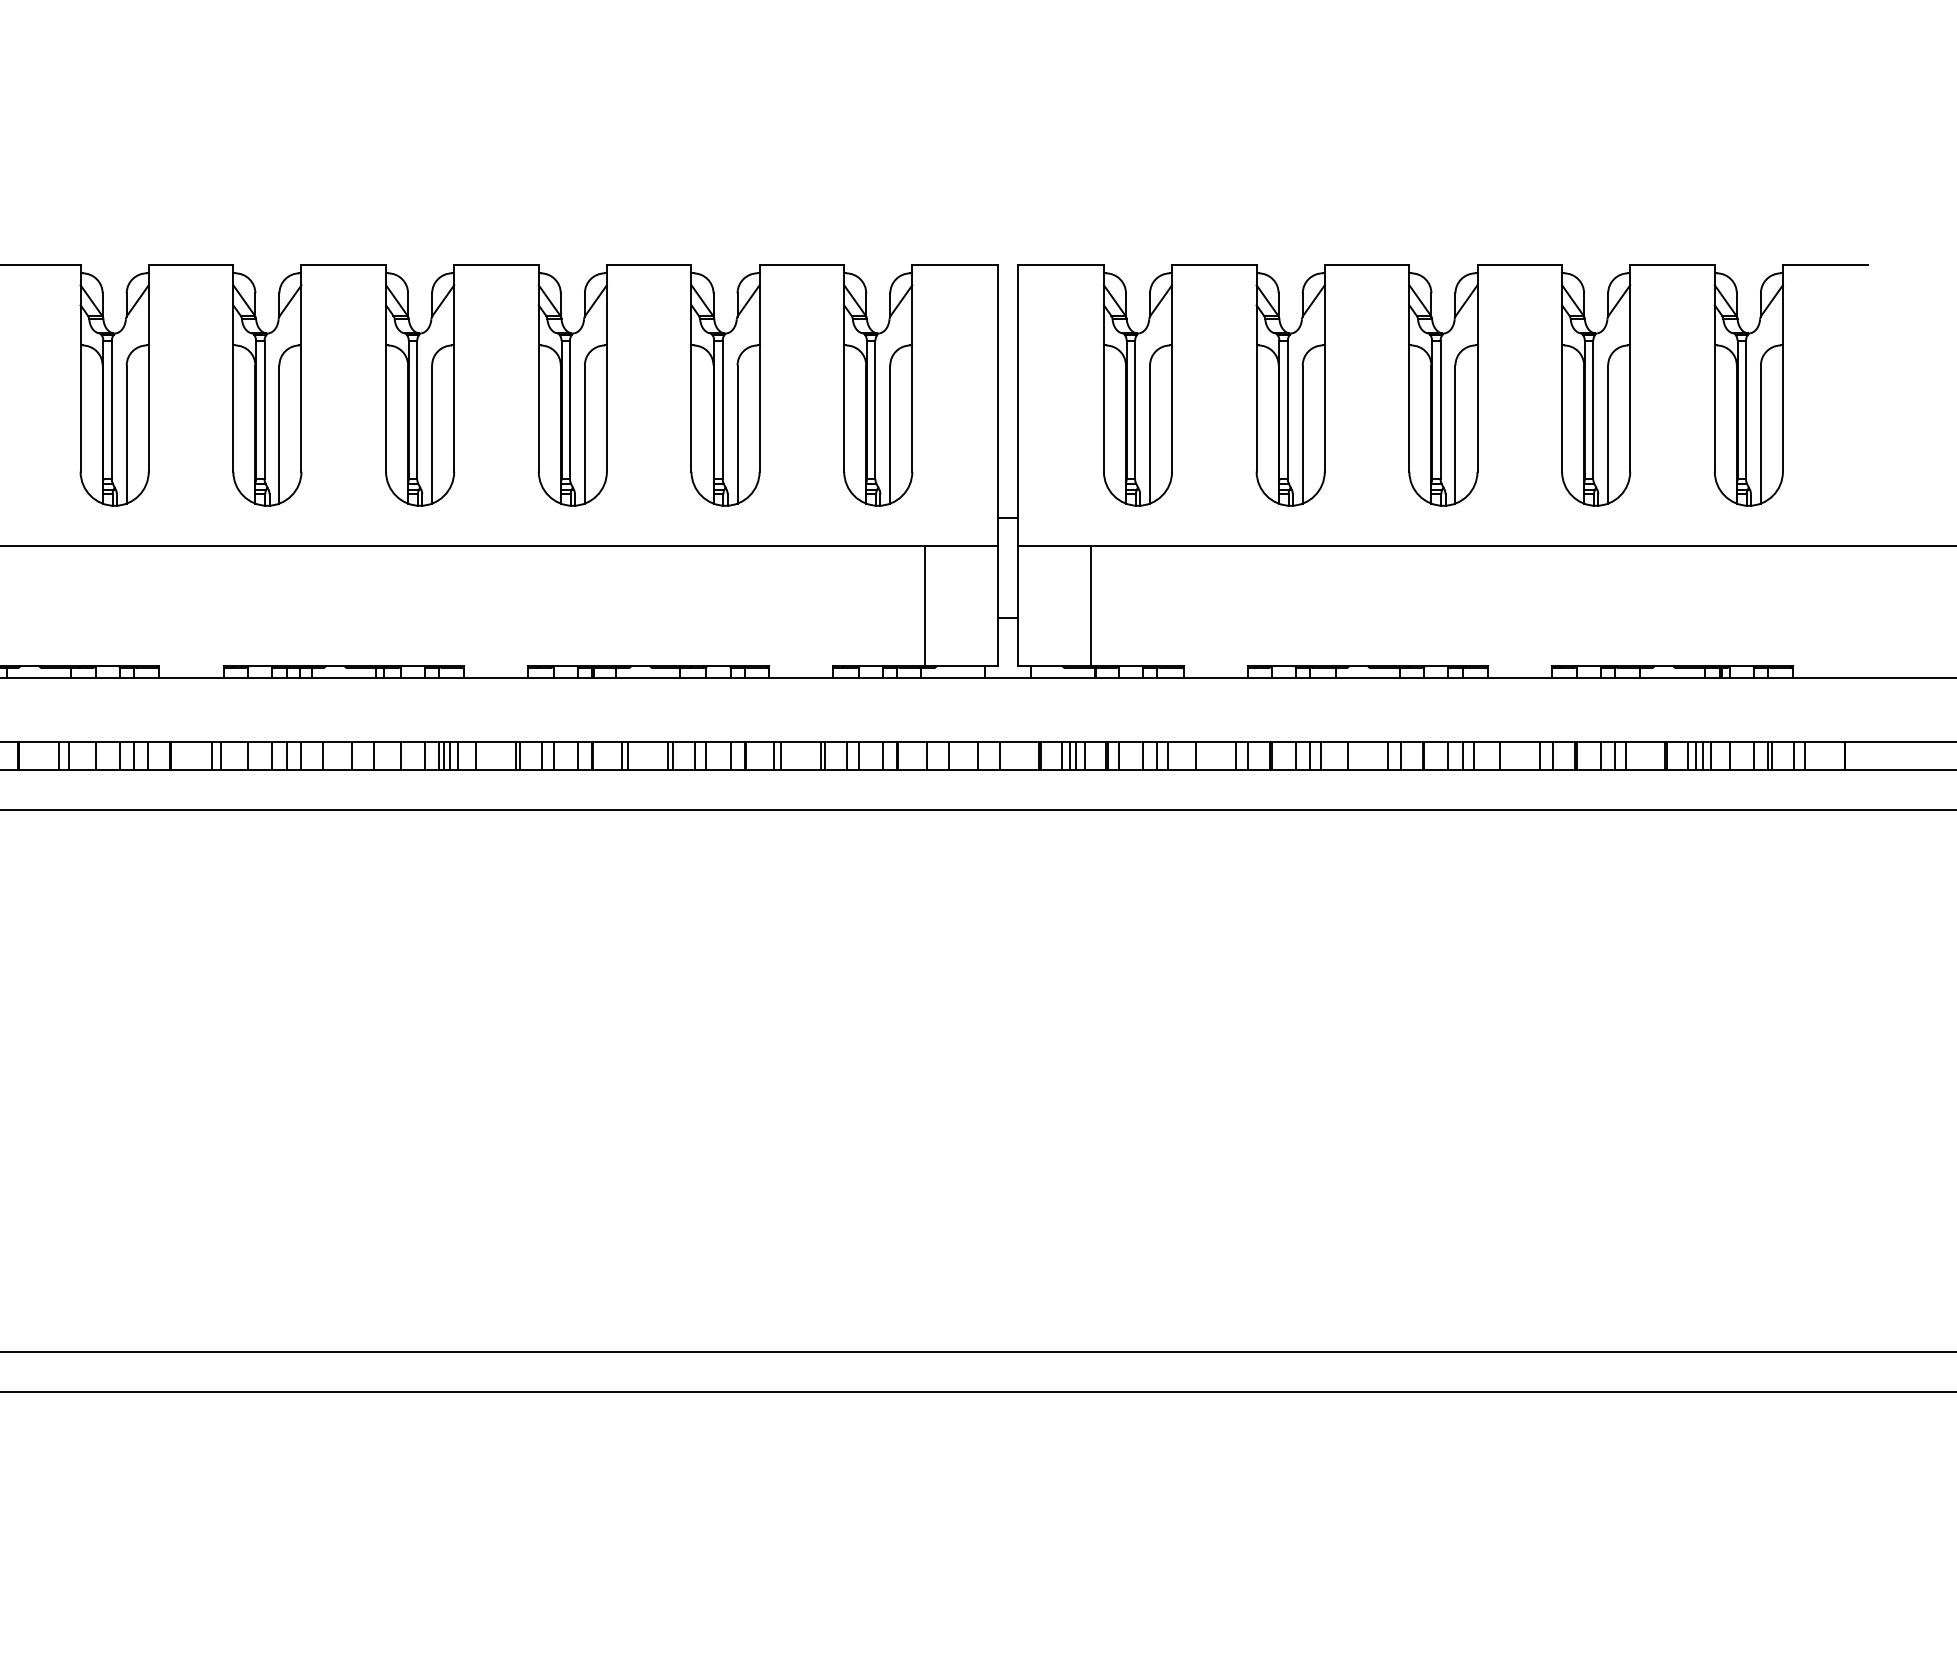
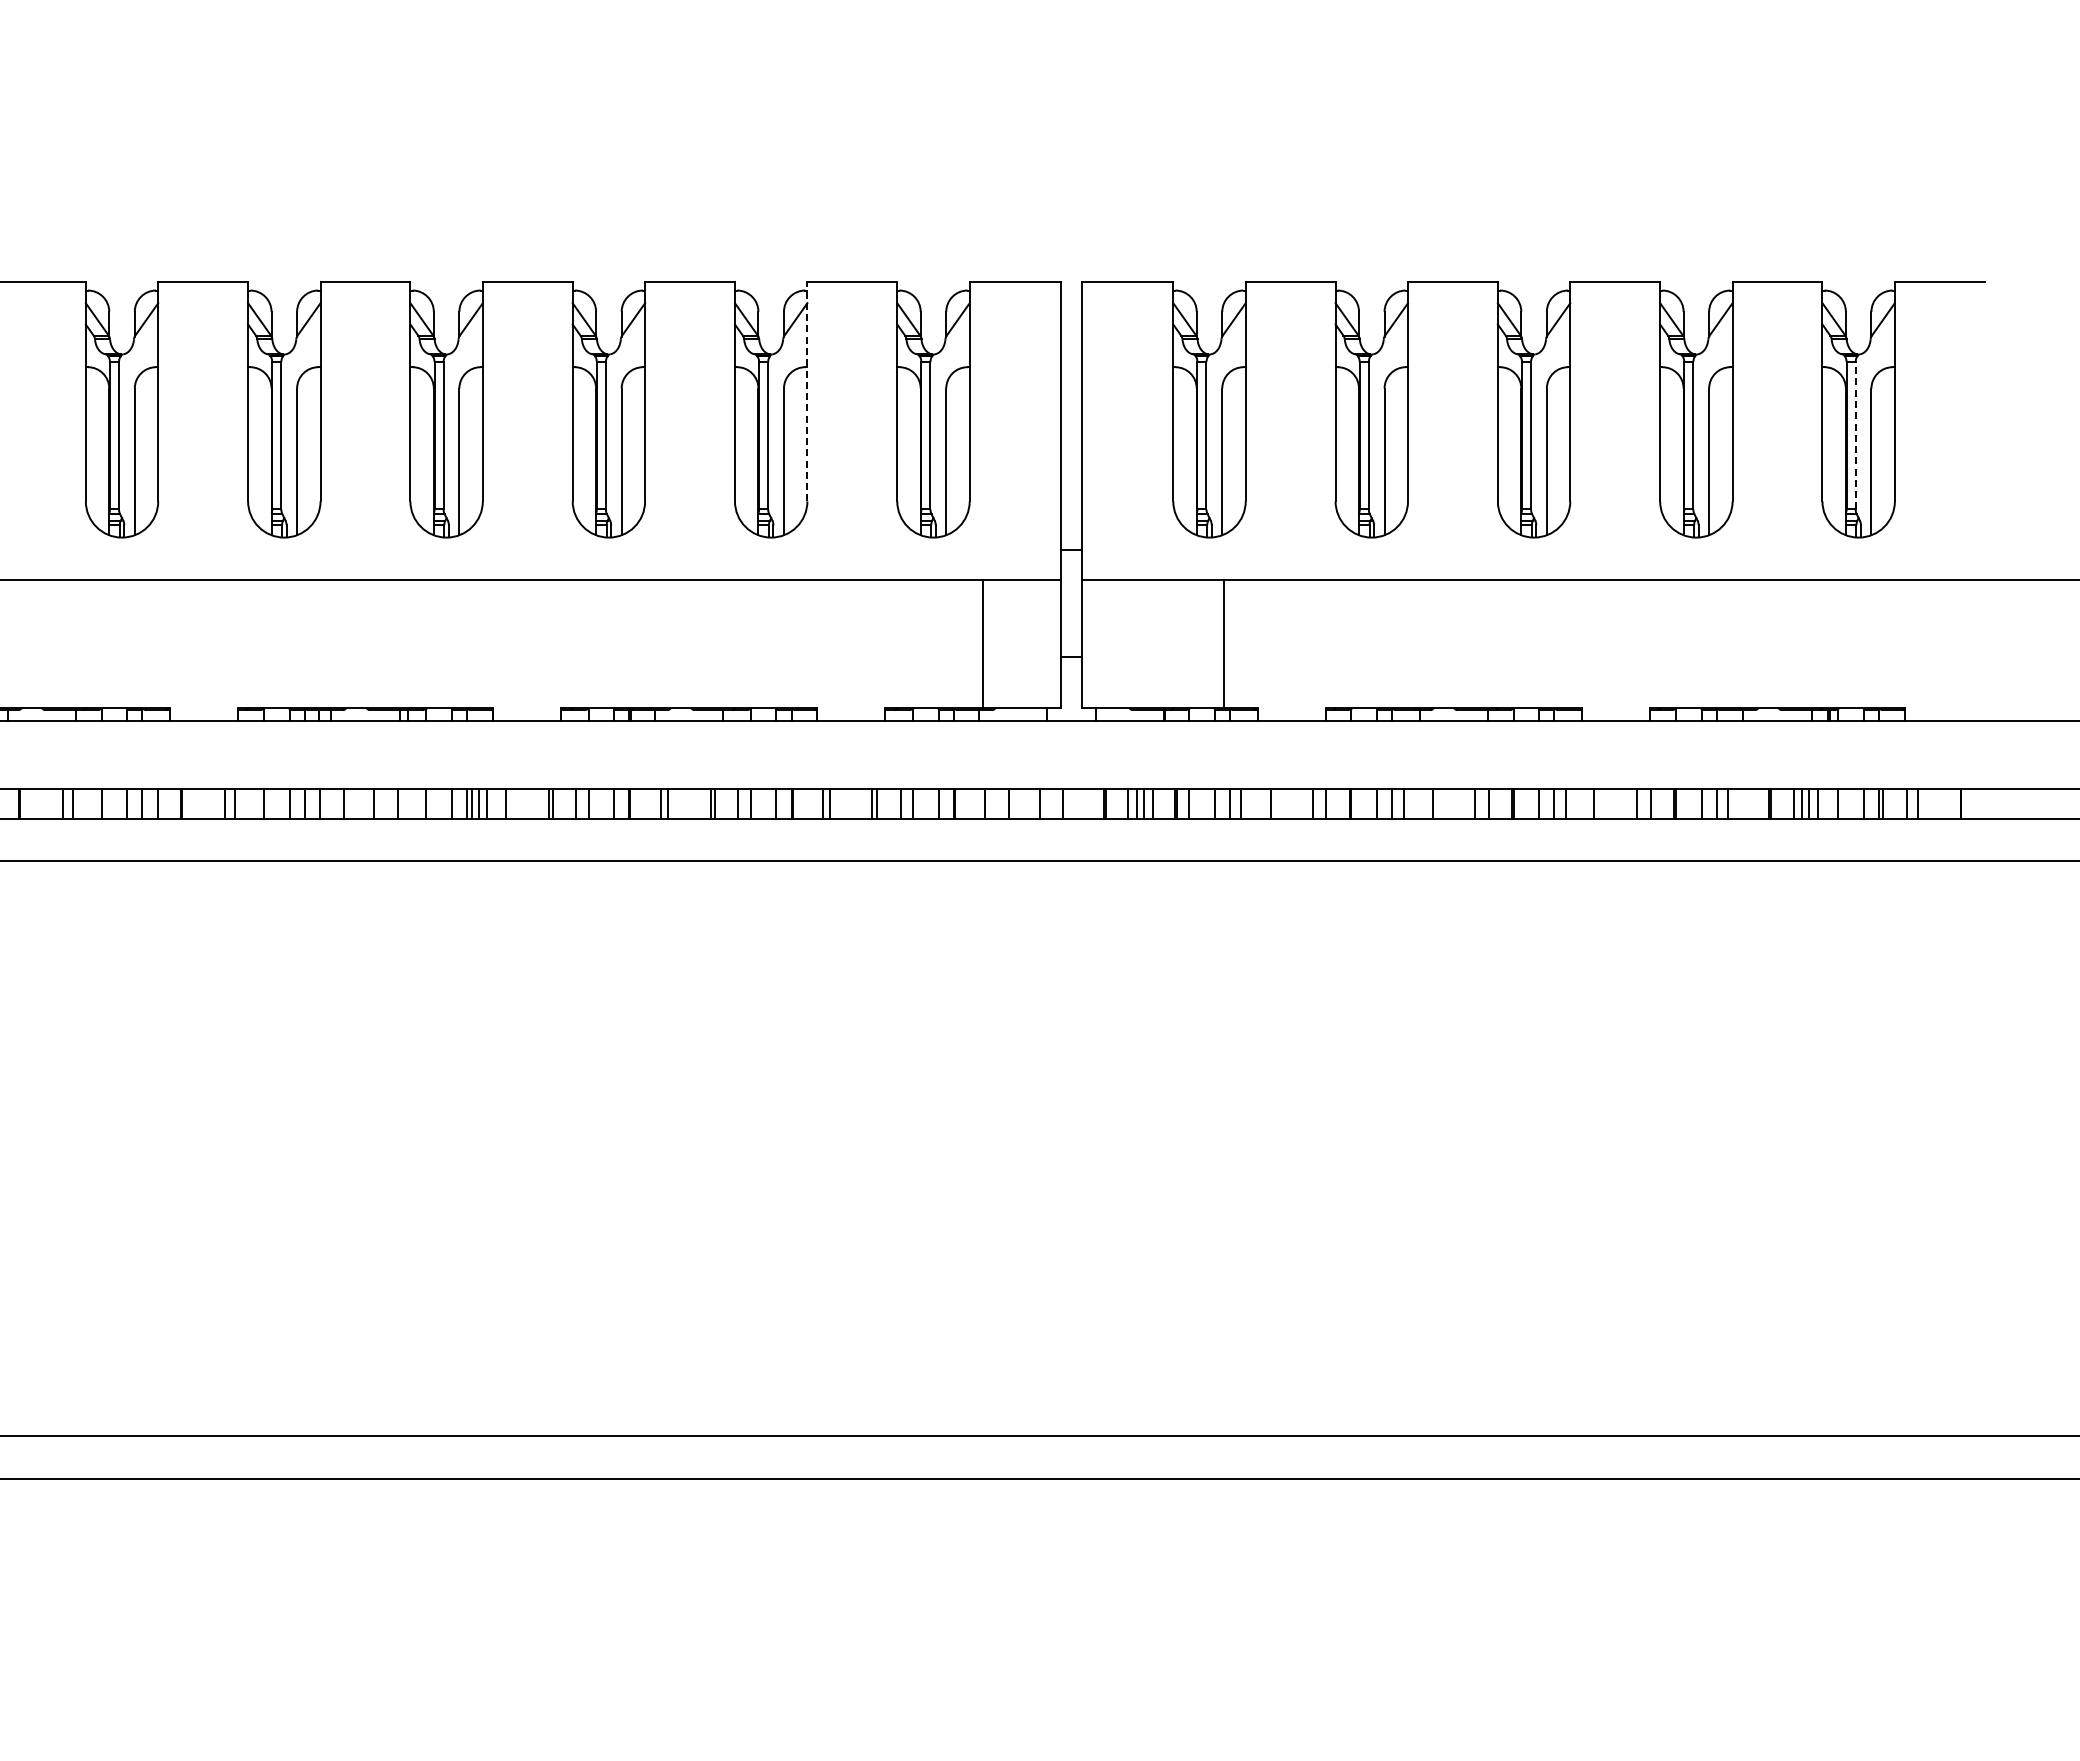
line: (759, 368) -> (807, 391), solid -> dashed
line: (1745, 409) -> (1855, 435), solid -> dashed
line: (1090, 605) -> (1223, 643), moved

